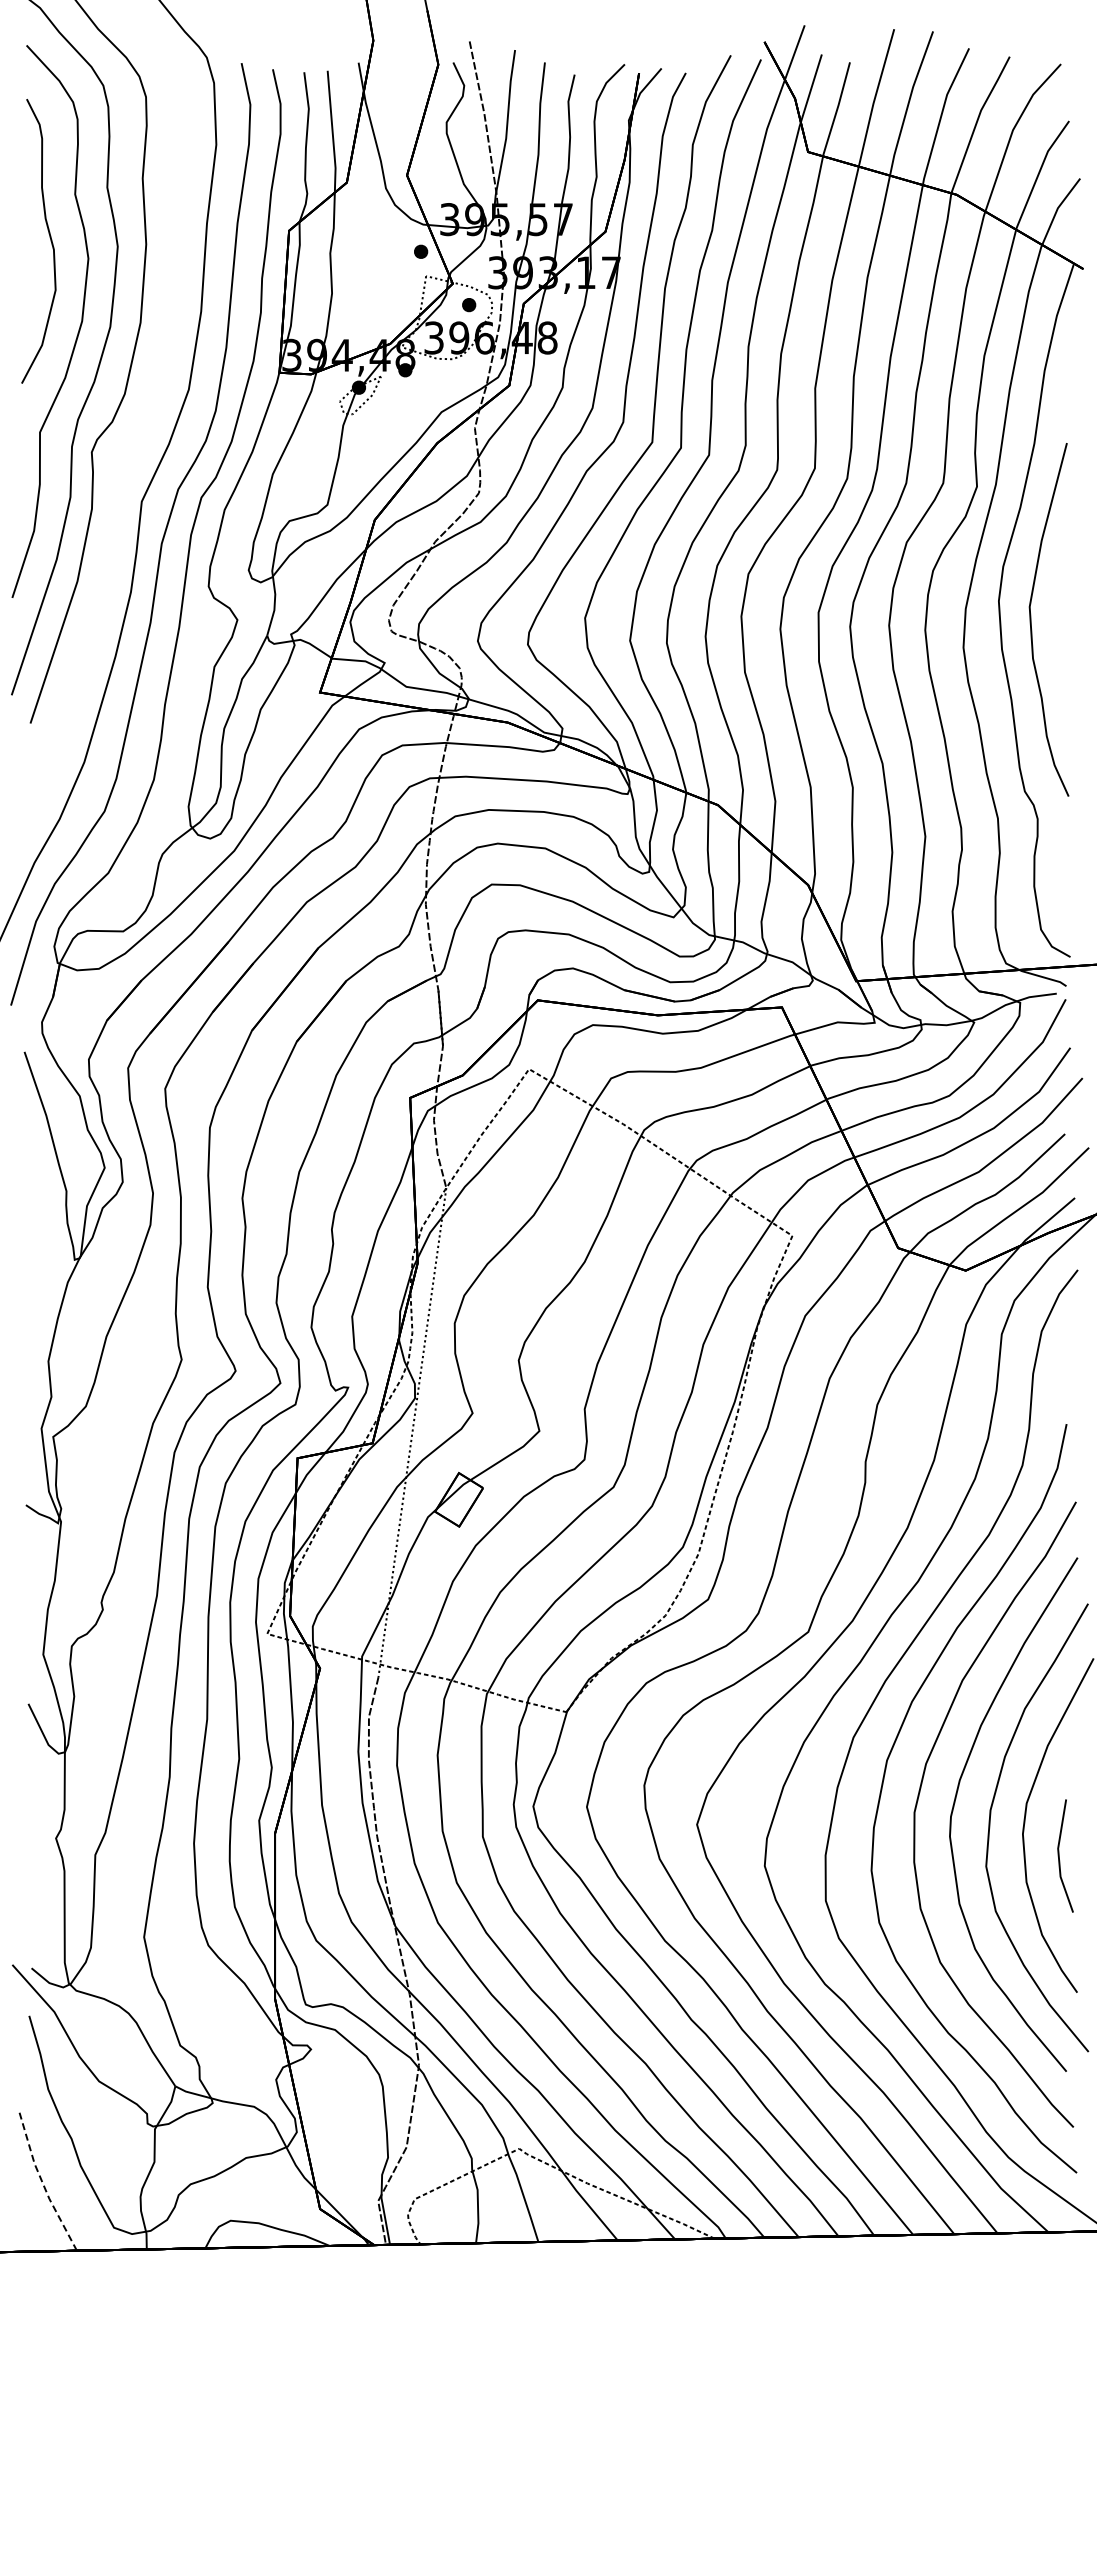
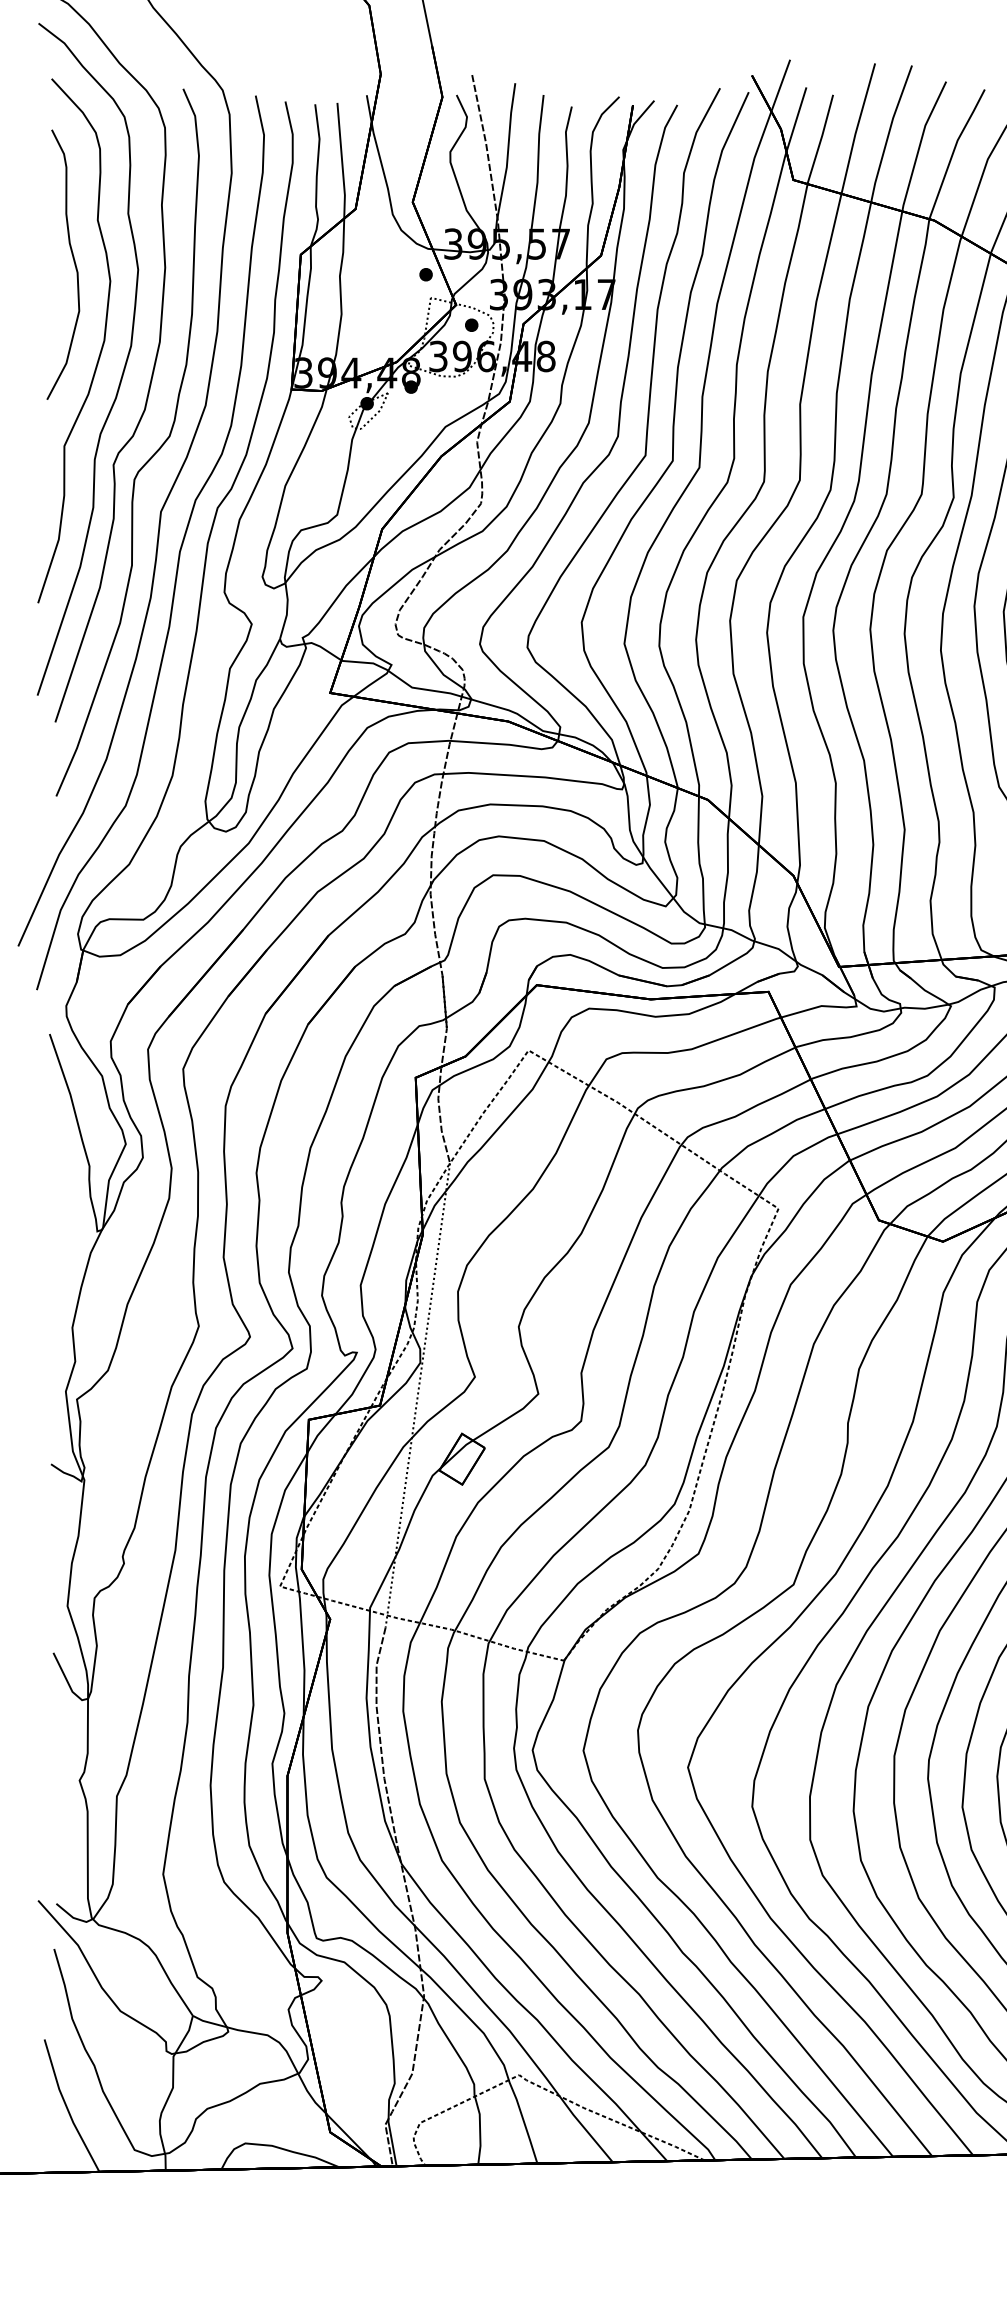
curve: (126, 448) -> (146, 461), added
line: (42, 2182) -> (66, 2107), dashed -> solid

